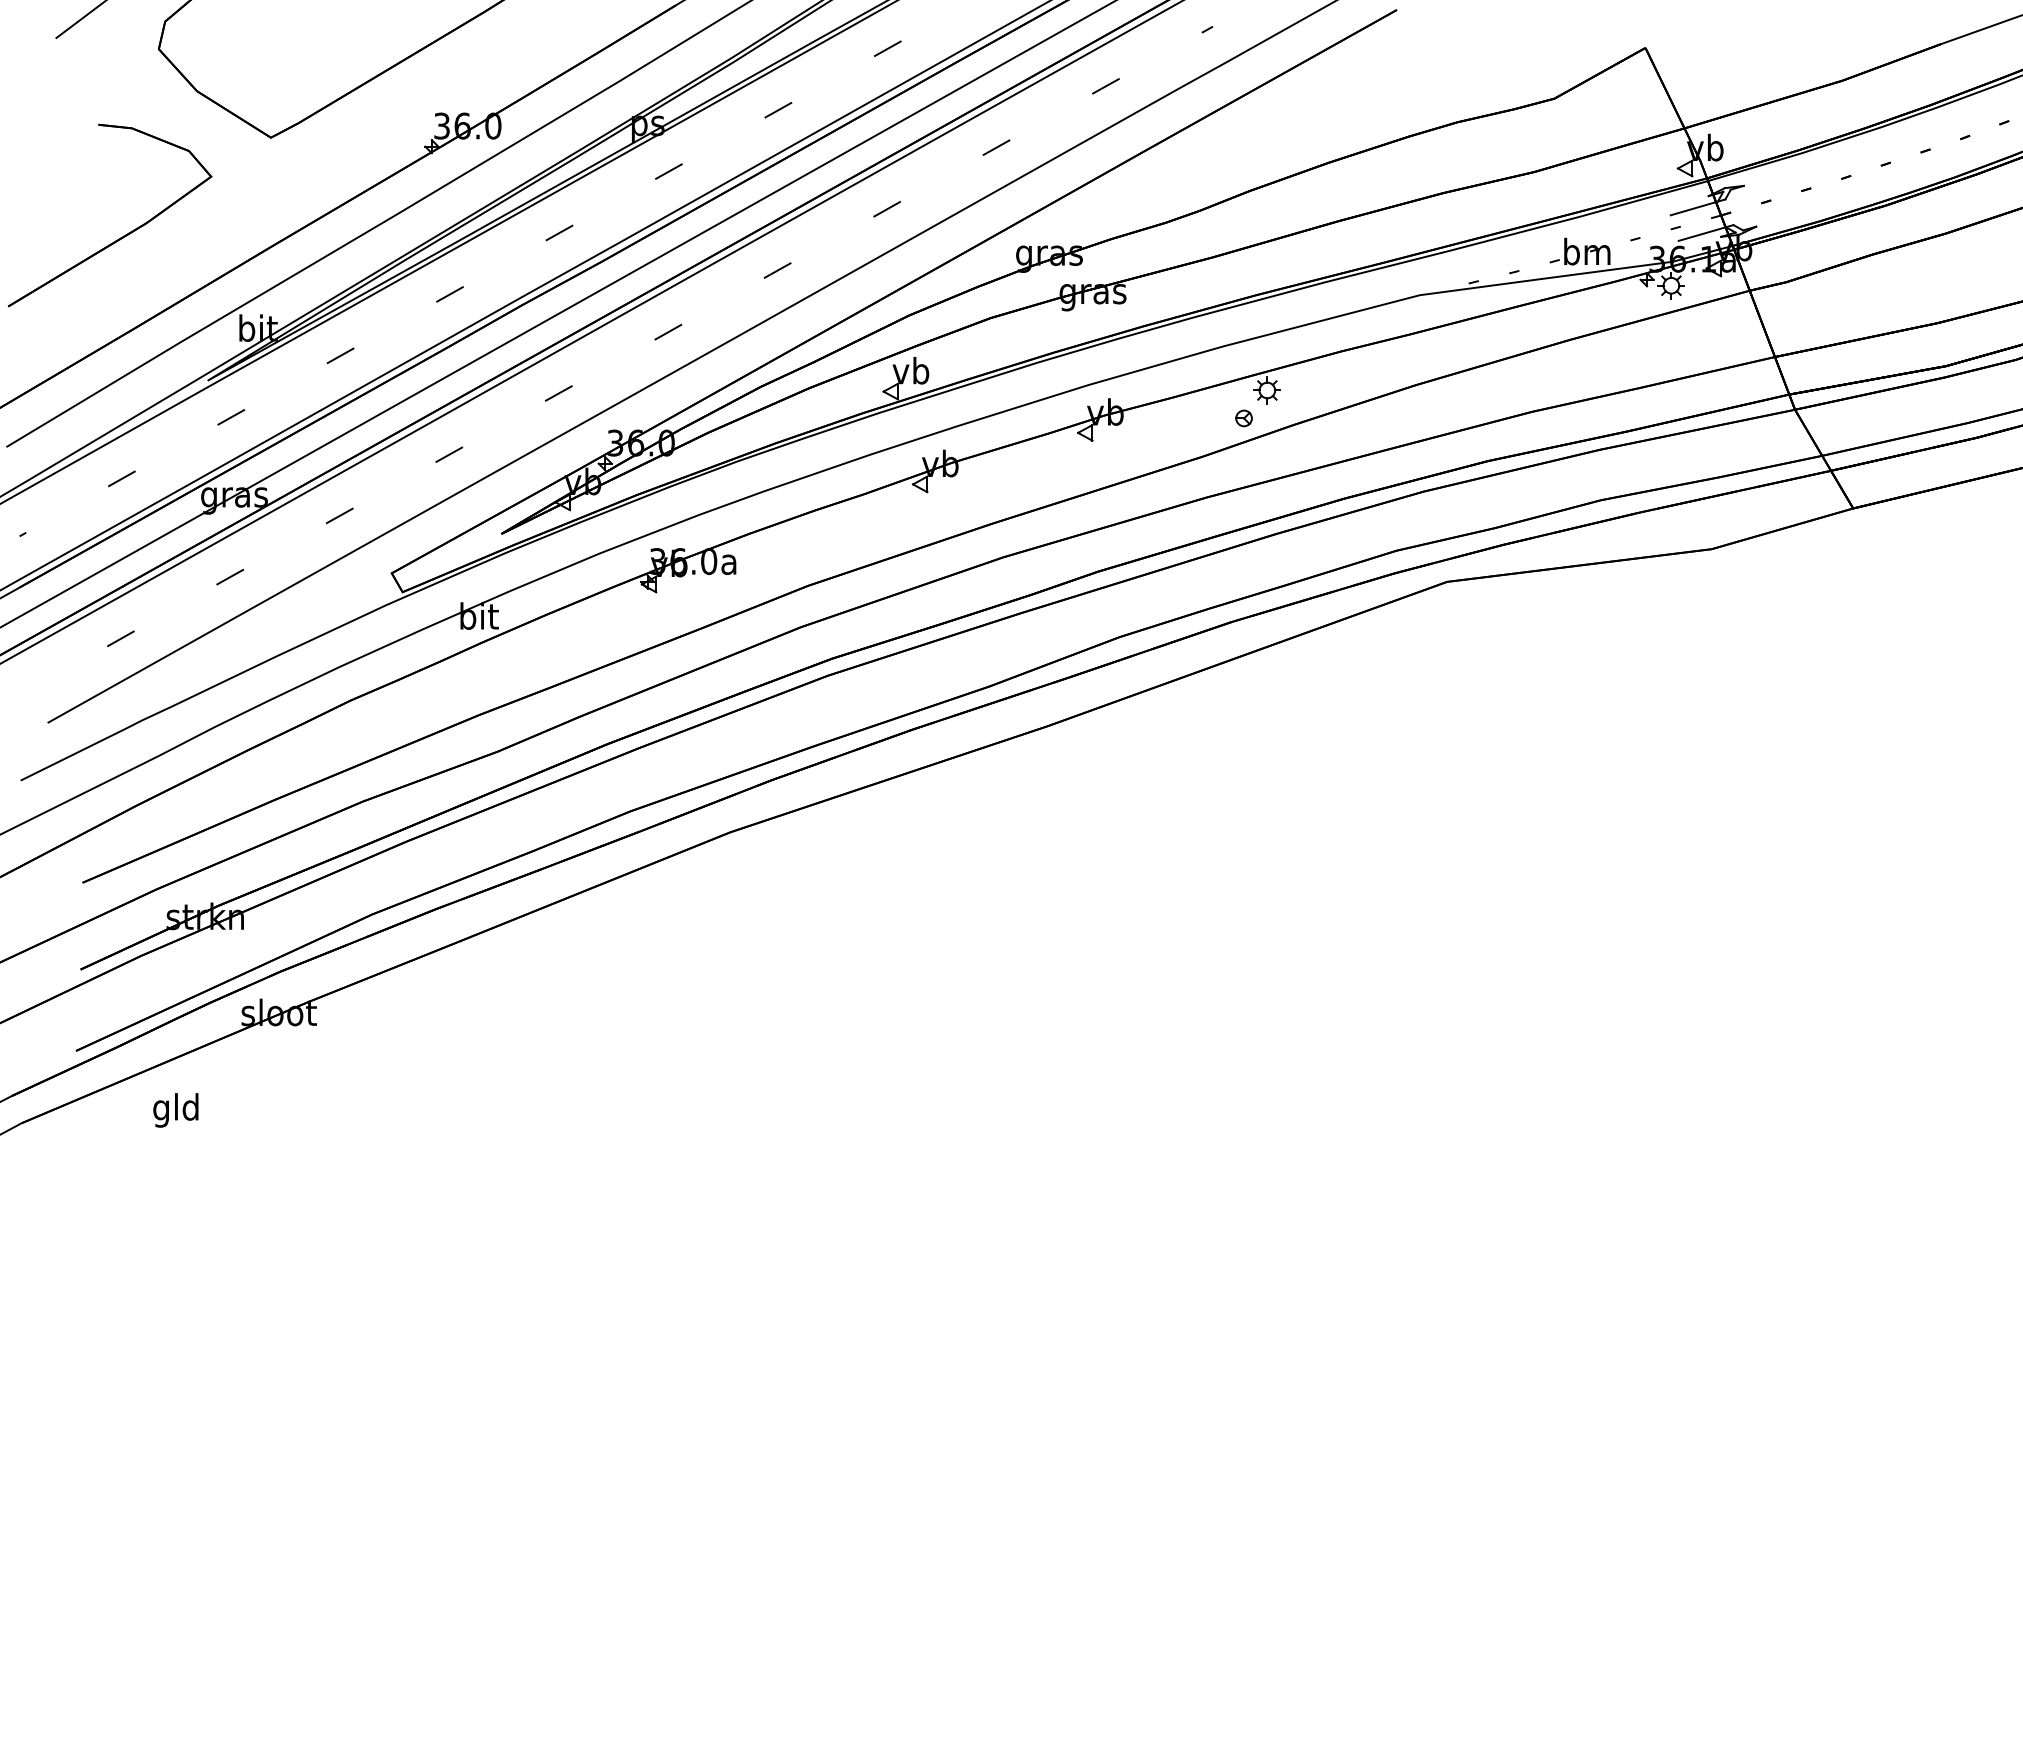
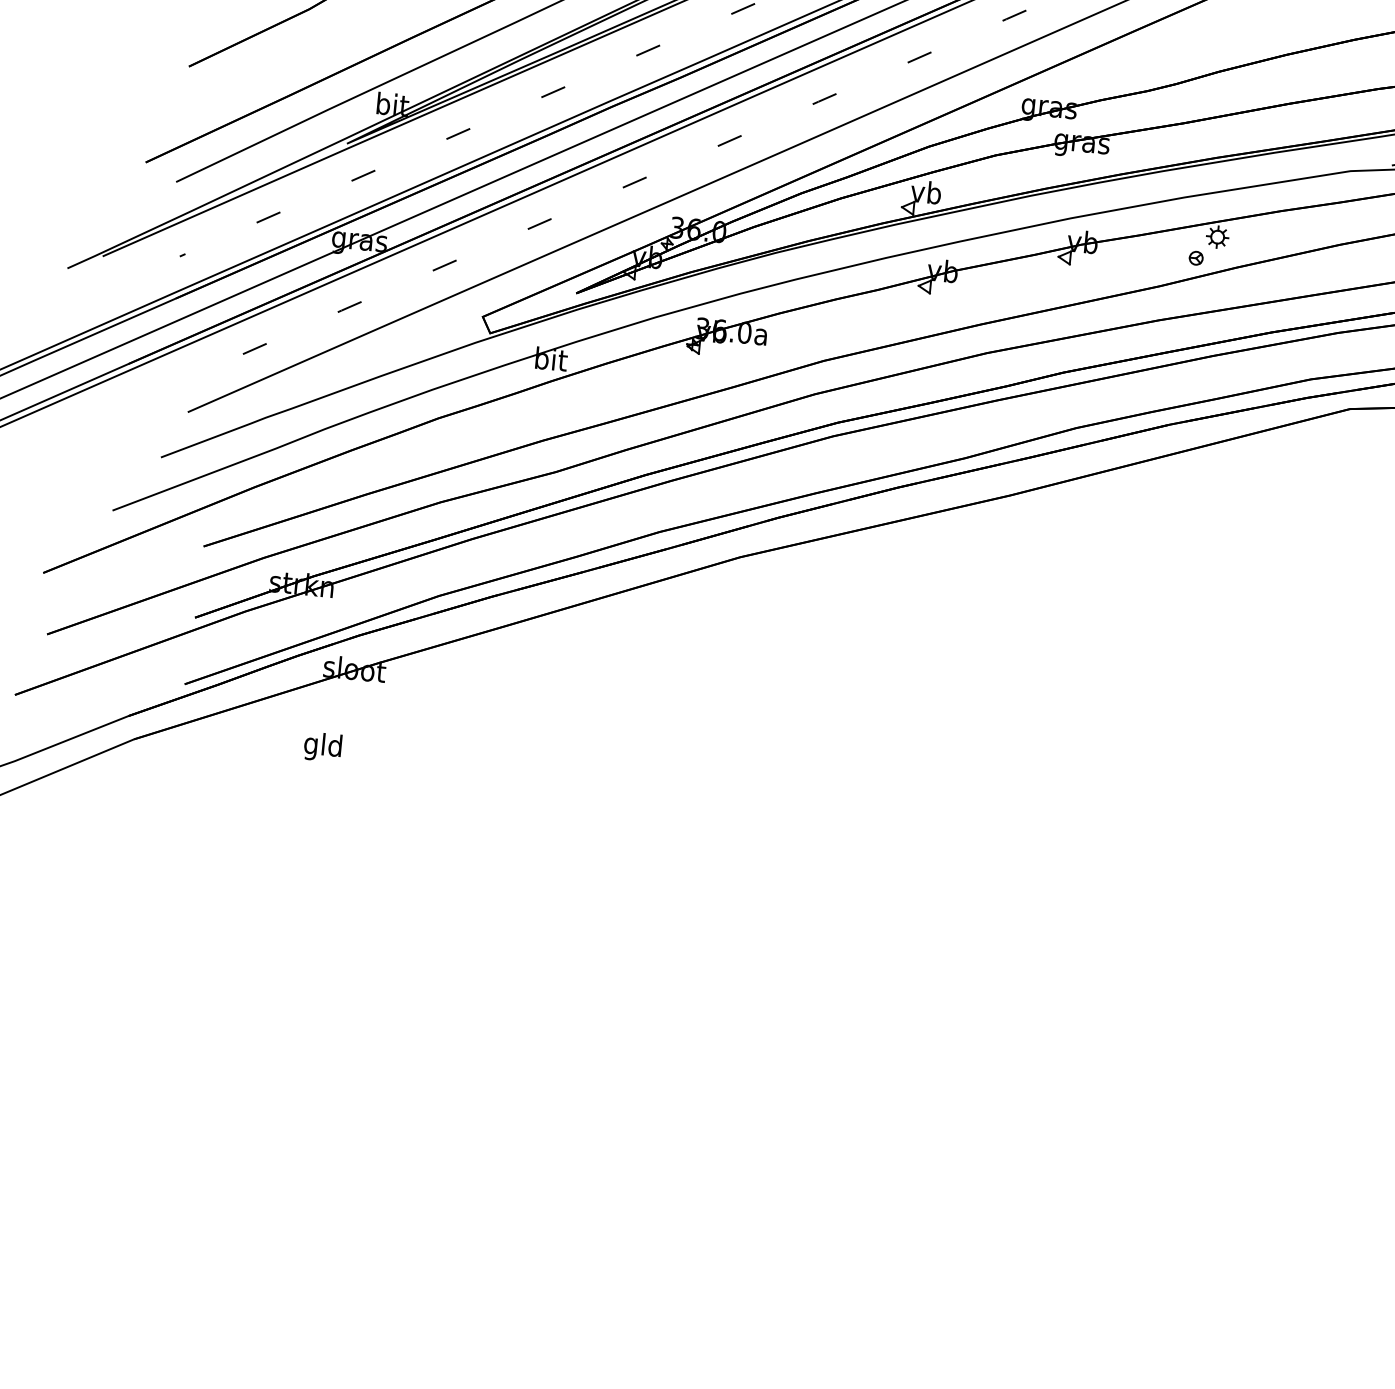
text: (175, 1110) -> (322, 747), moved

